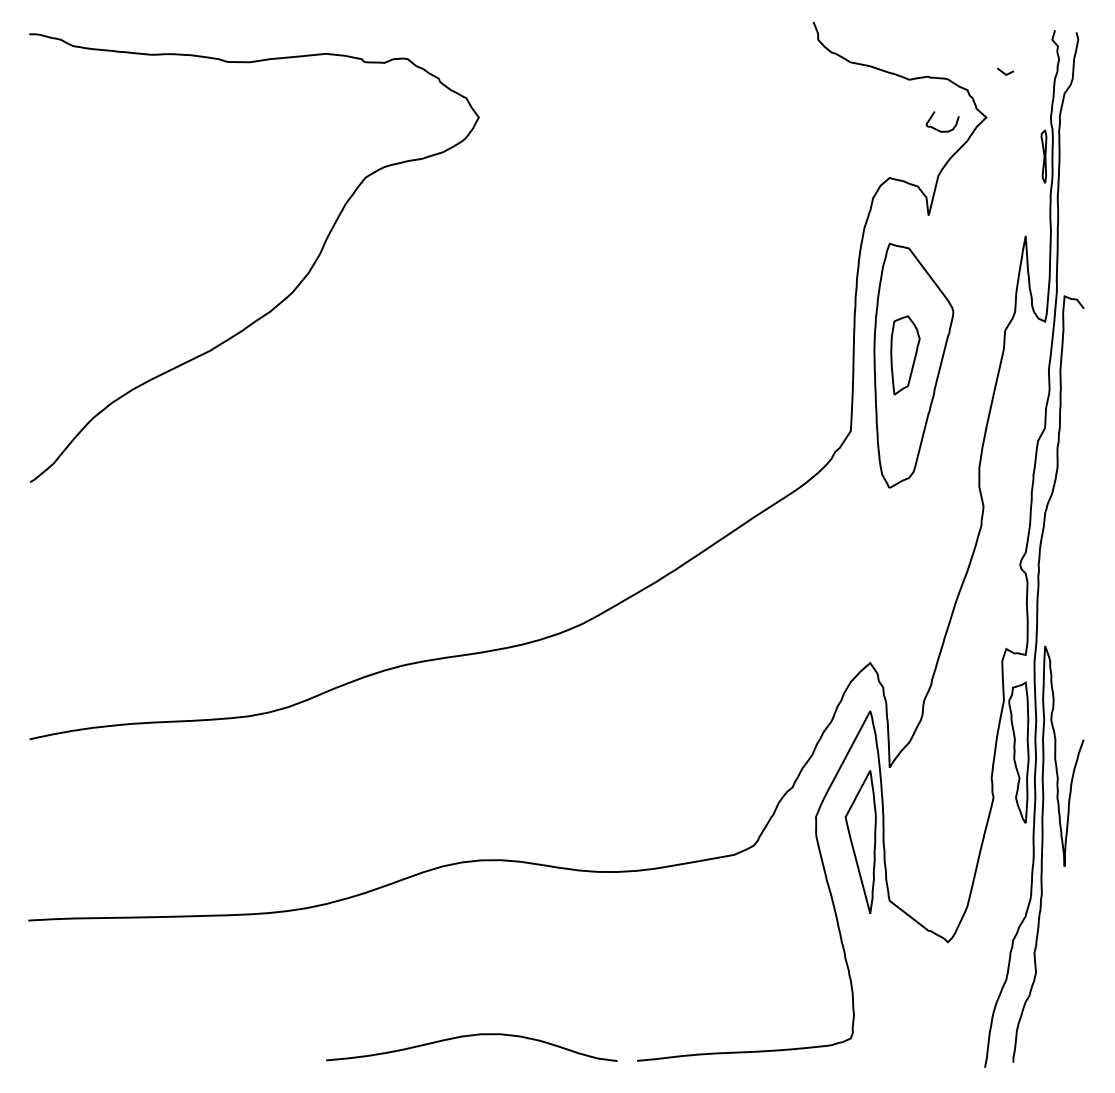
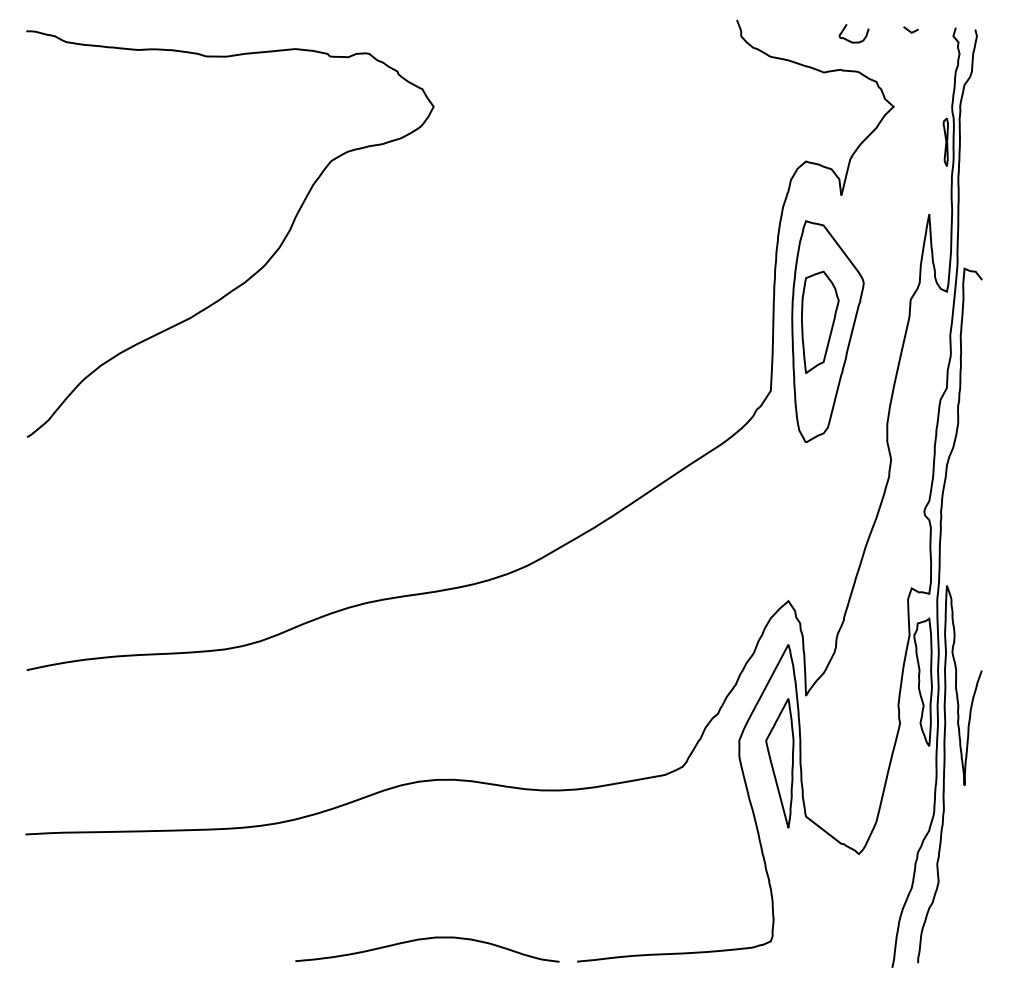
line: (1004, 72) -> (910, 30), moved
curve: (938, 129) -> (850, 40), moved
part: (905, 355) -> (820, 322), size x1.43

